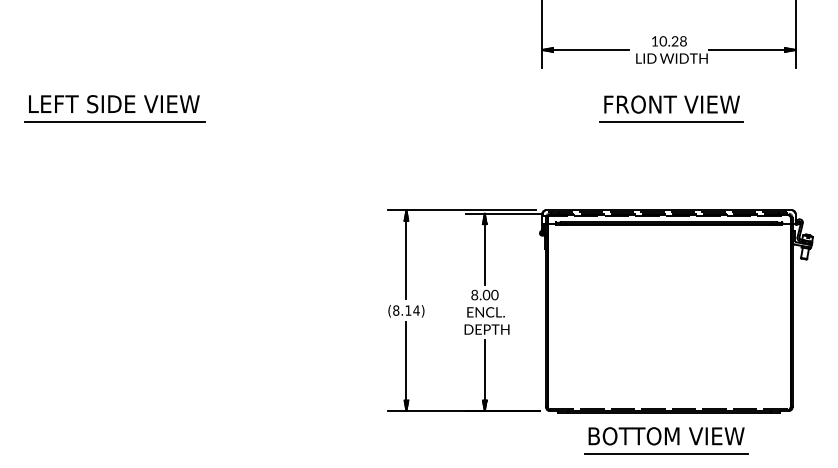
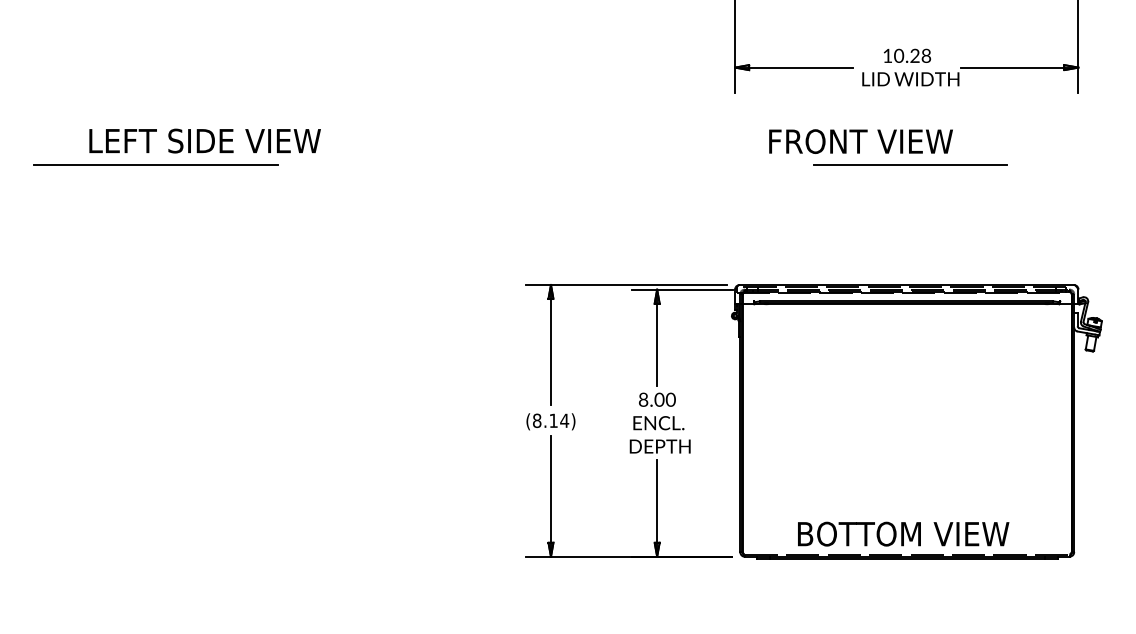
text: (113, 103) -> (204, 140), moved
text: (671, 104) -> (860, 141), moved
text: (666, 435) -> (903, 533), moved
line: (665, 453) -> (902, 614), removed

